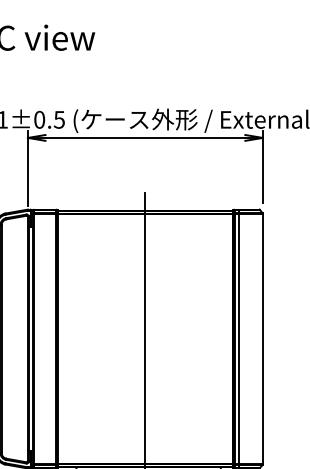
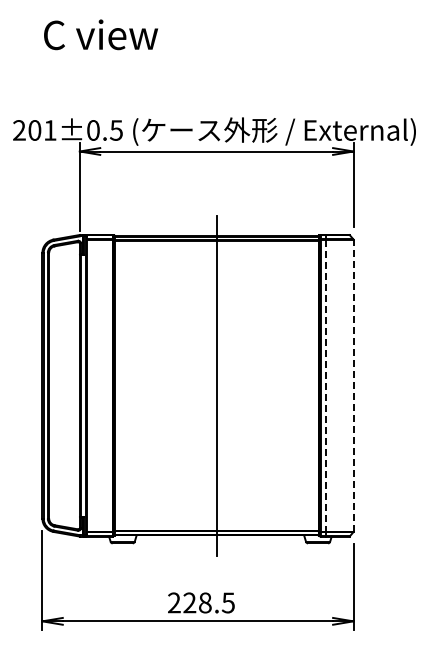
line: (262, 338) -> (353, 385), solid -> dashed
line: (238, 339) -> (325, 386), solid -> dashed

